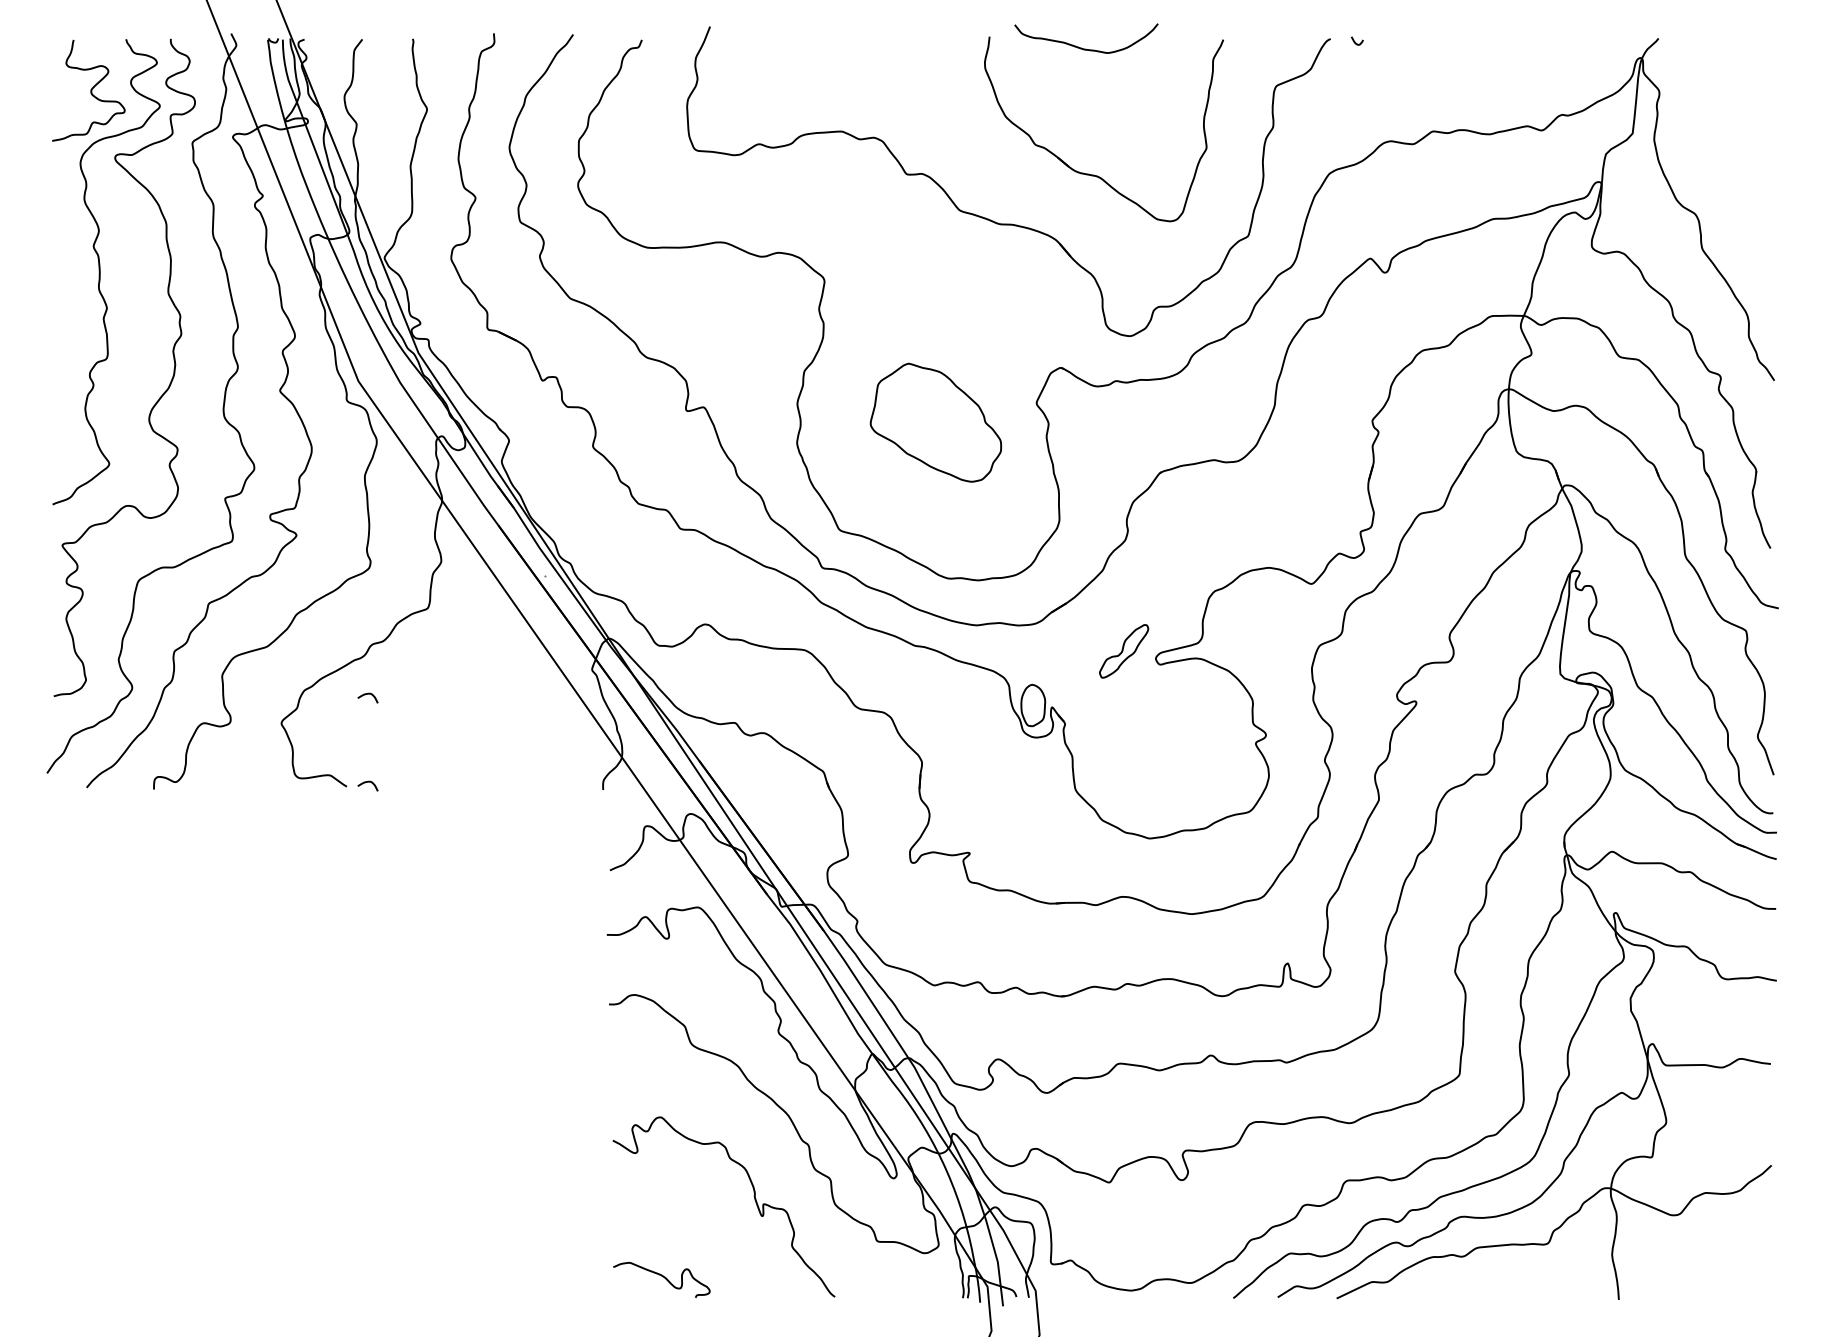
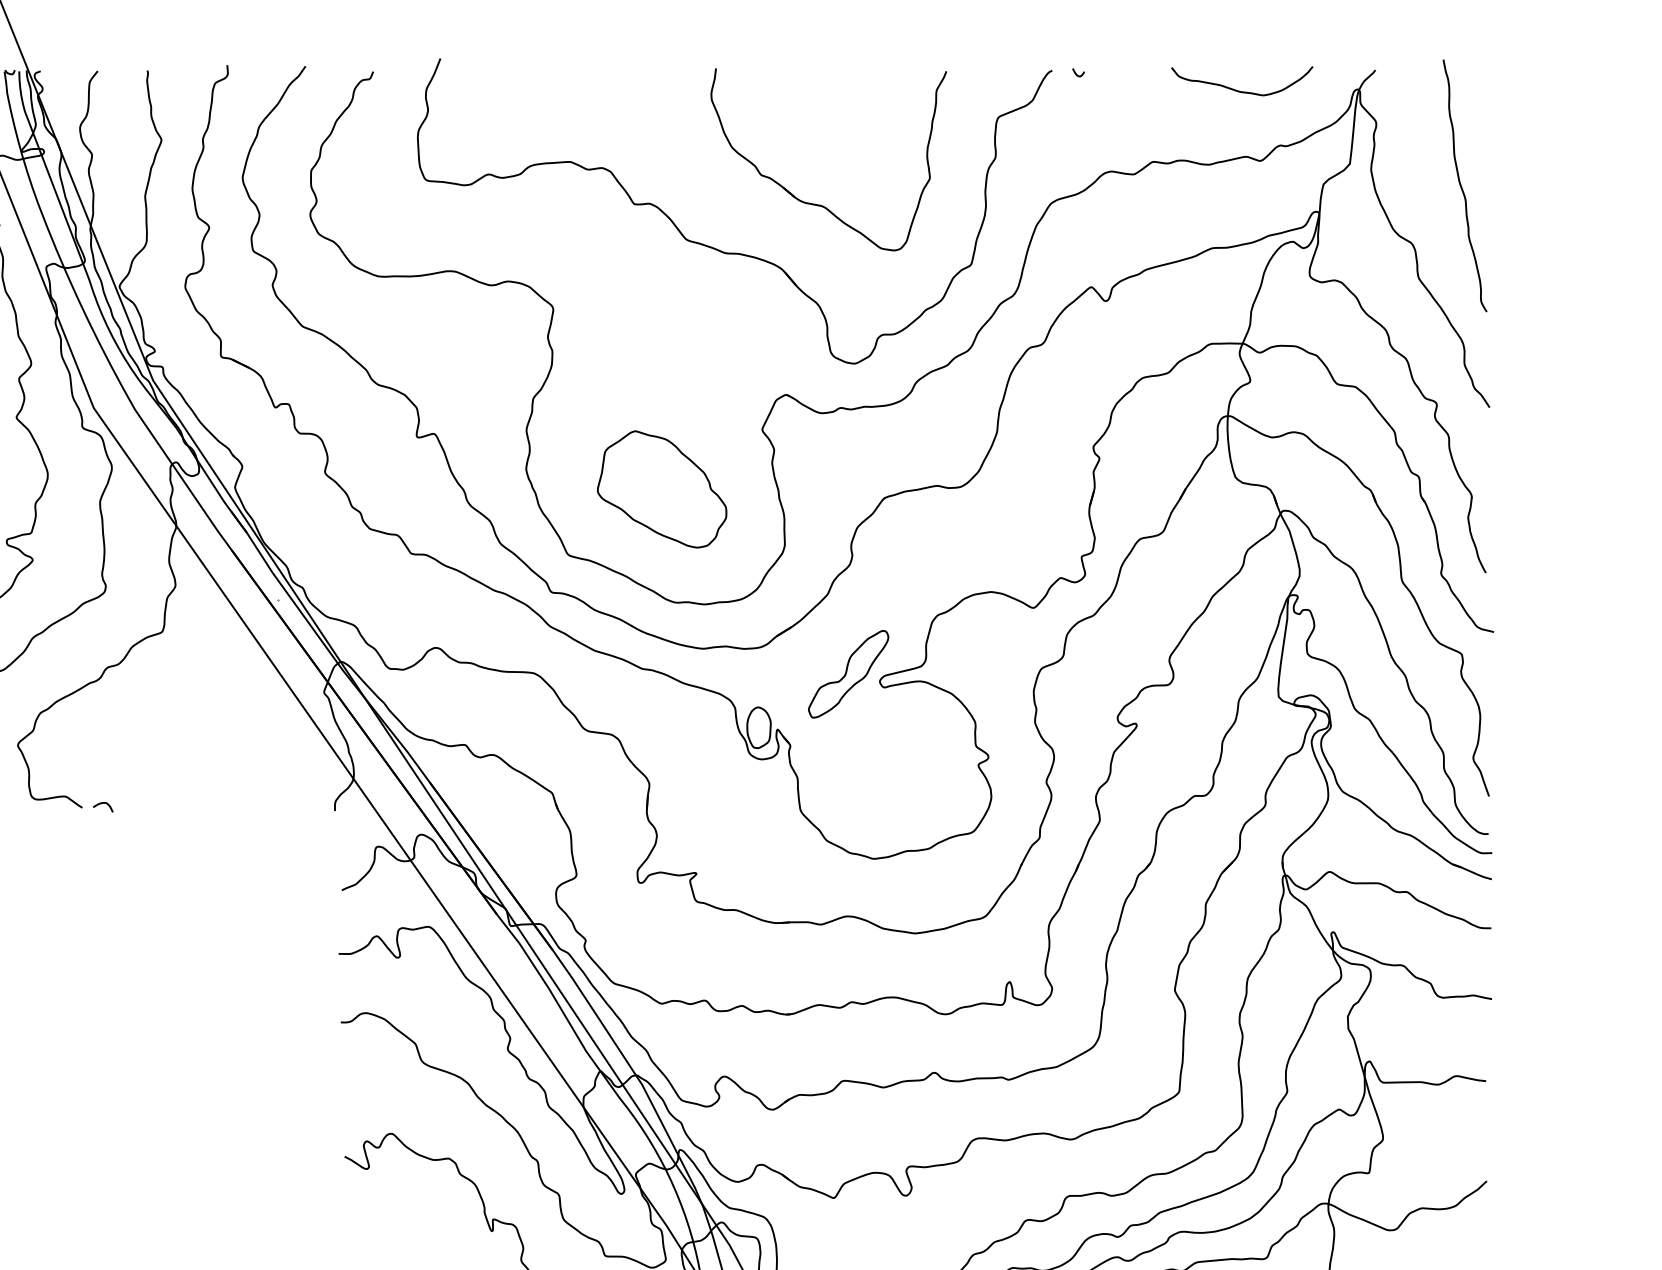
curve: (1086, 48) -> (1242, 90), moved
curve: (1746, 156) -> (1462, 186), added
part: (935, 422) -> (661, 489), moved
part: (1123, 651) -> (847, 674), size x1.67
curve: (365, 695) -> (100, 717), removed

